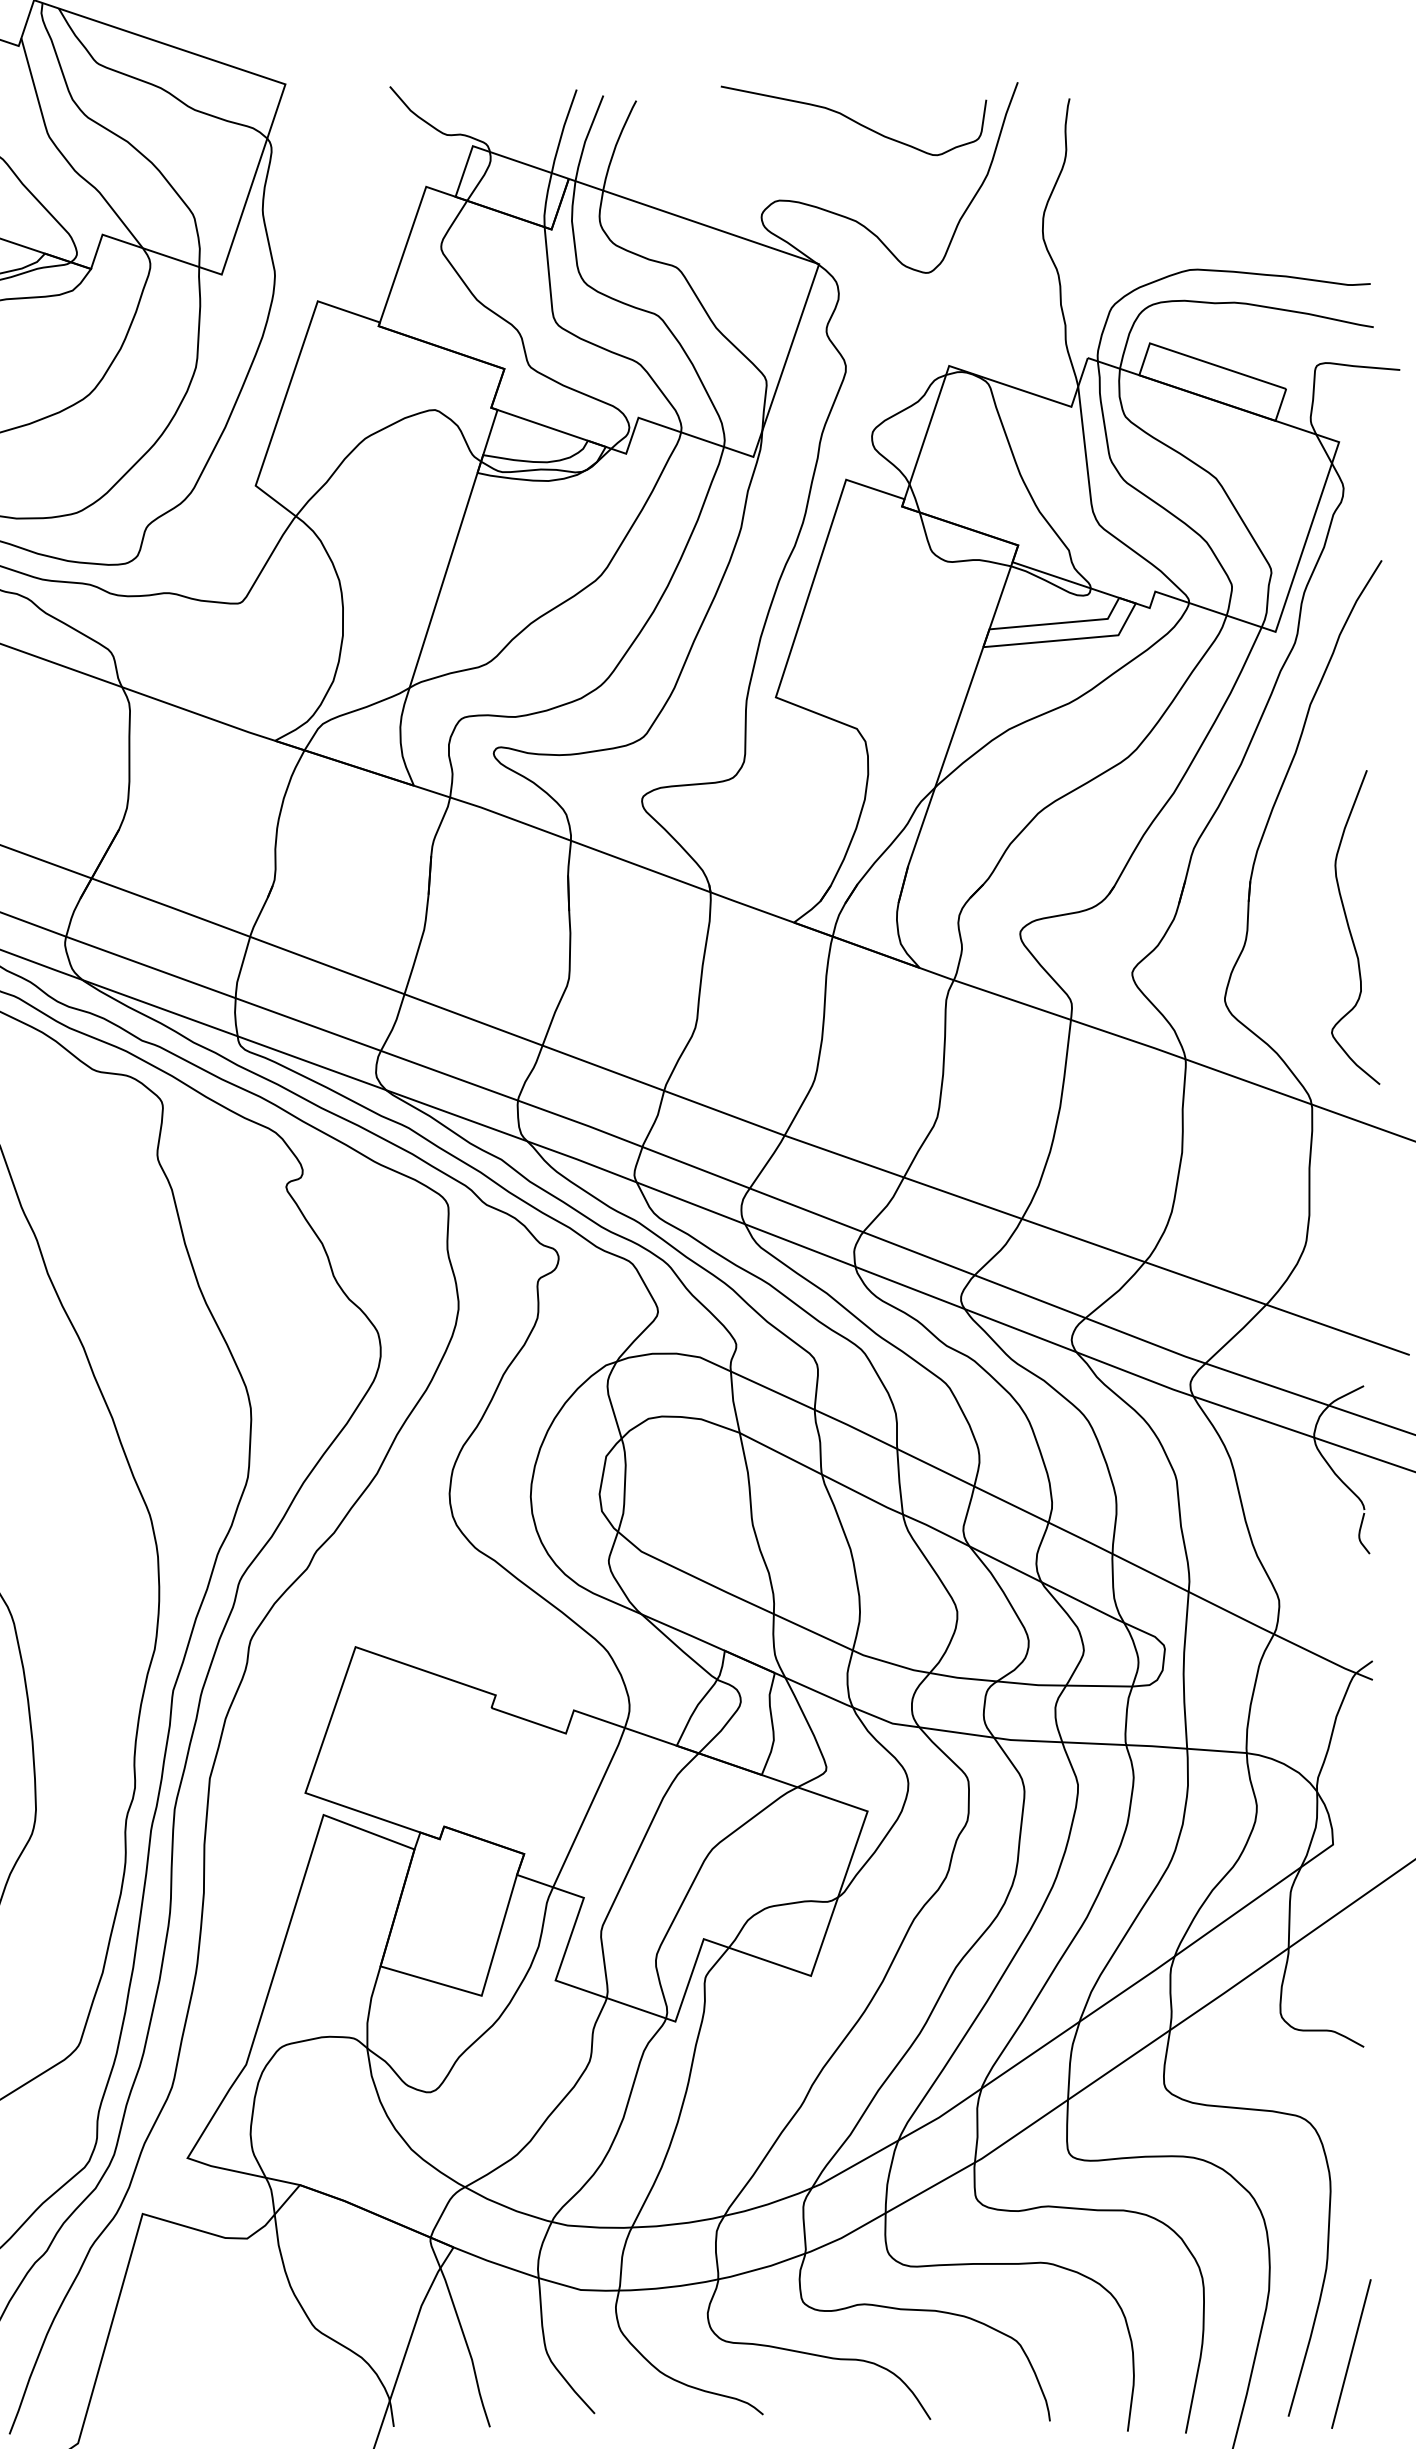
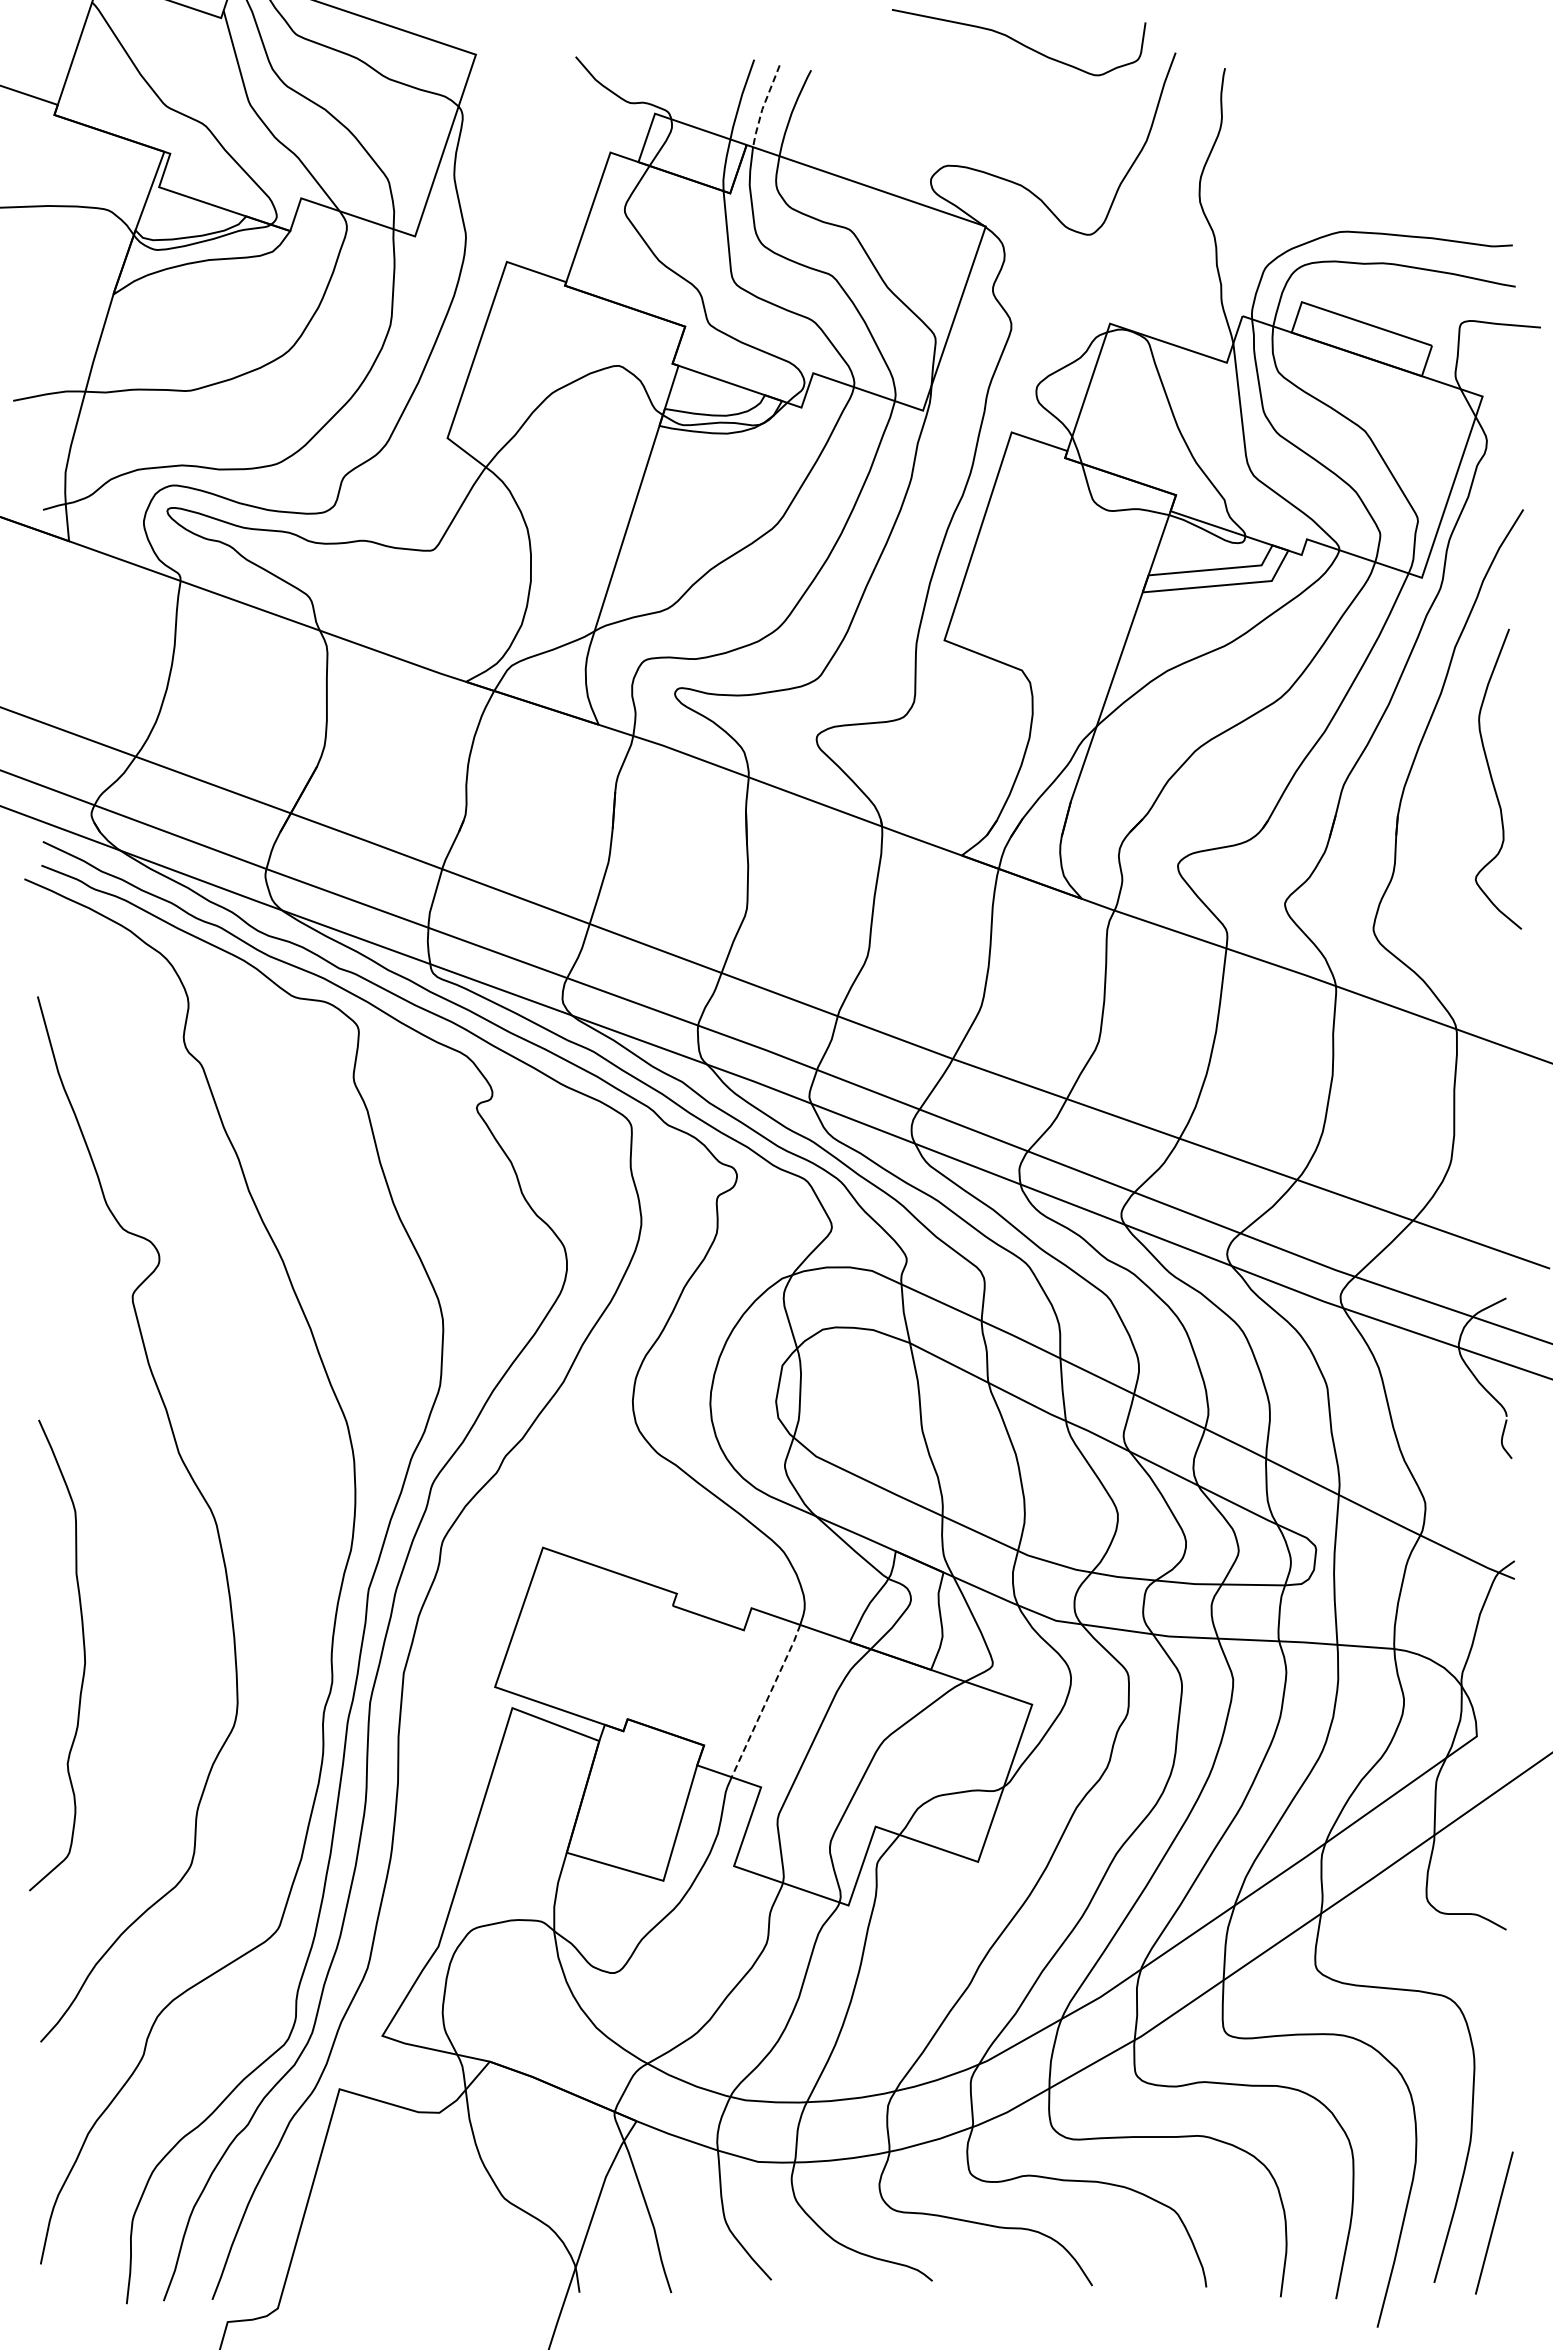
curve: (853, 120) -> (1018, 42), moved
line: (586, 138) -> (763, 106), solid -> dashed
curve: (1350, 928) -> (1493, 780), moved
line: (589, 1807) -> (766, 1700), solid -> dashed

